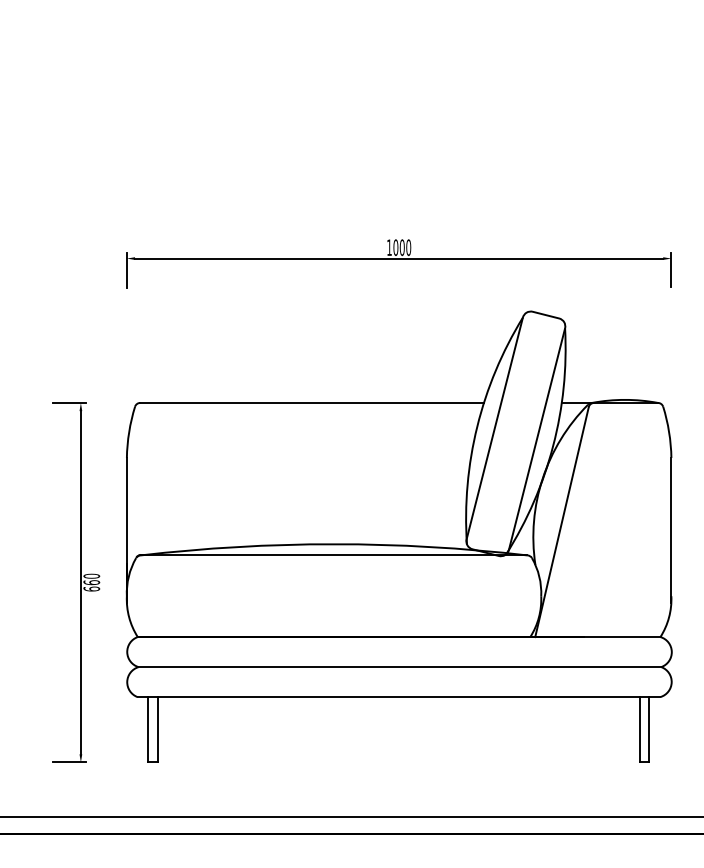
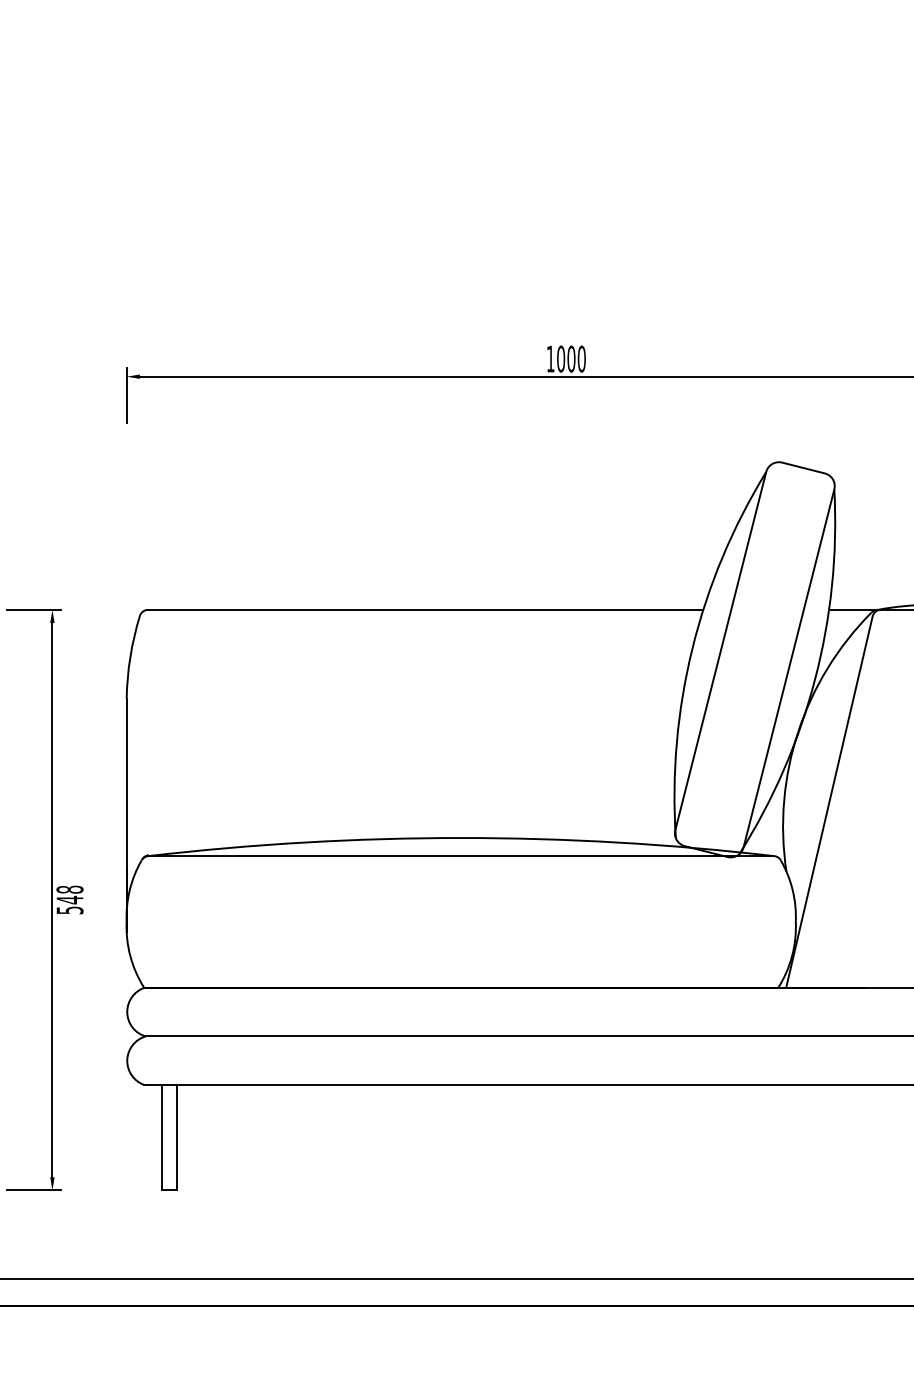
text: (91, 582) -> (69, 899), 660 -> 548

